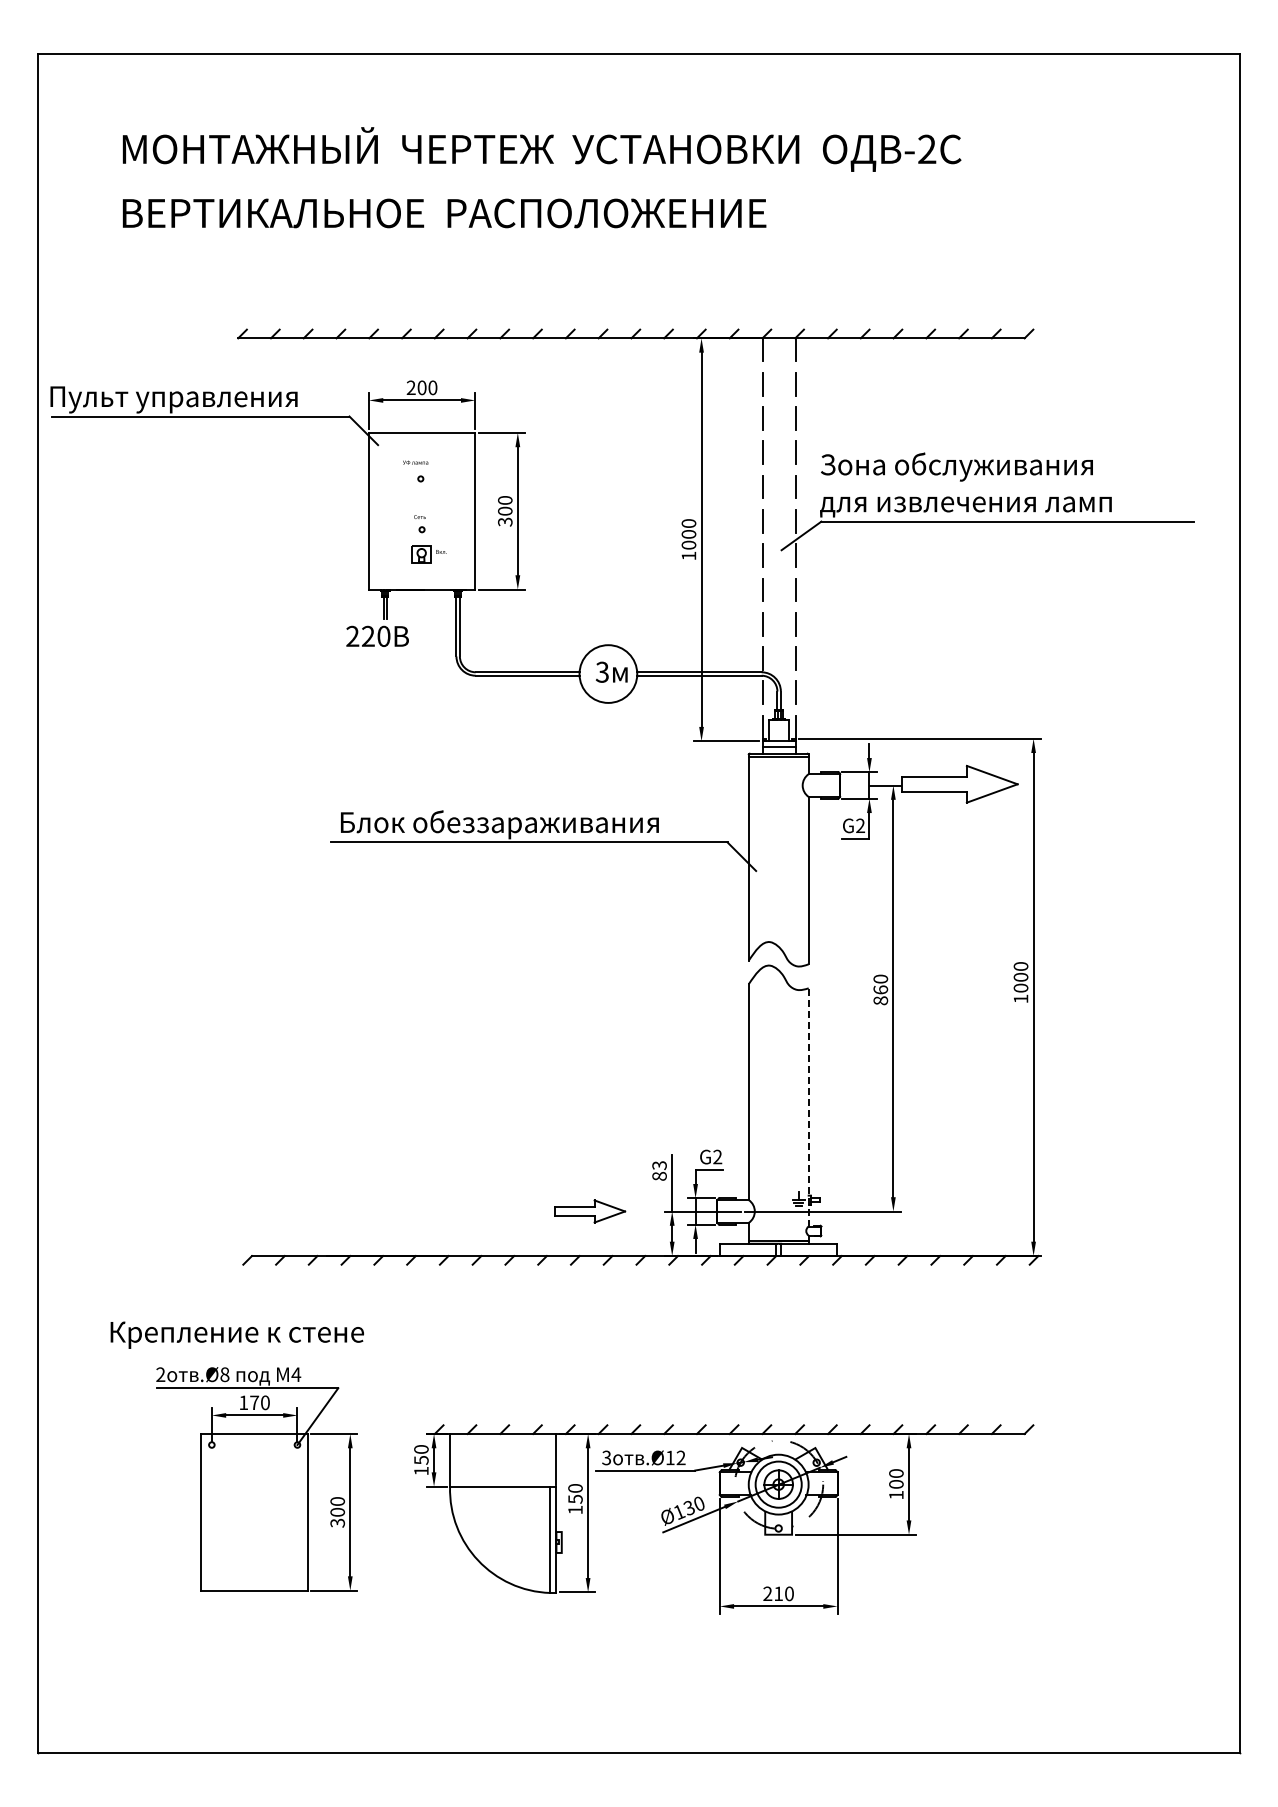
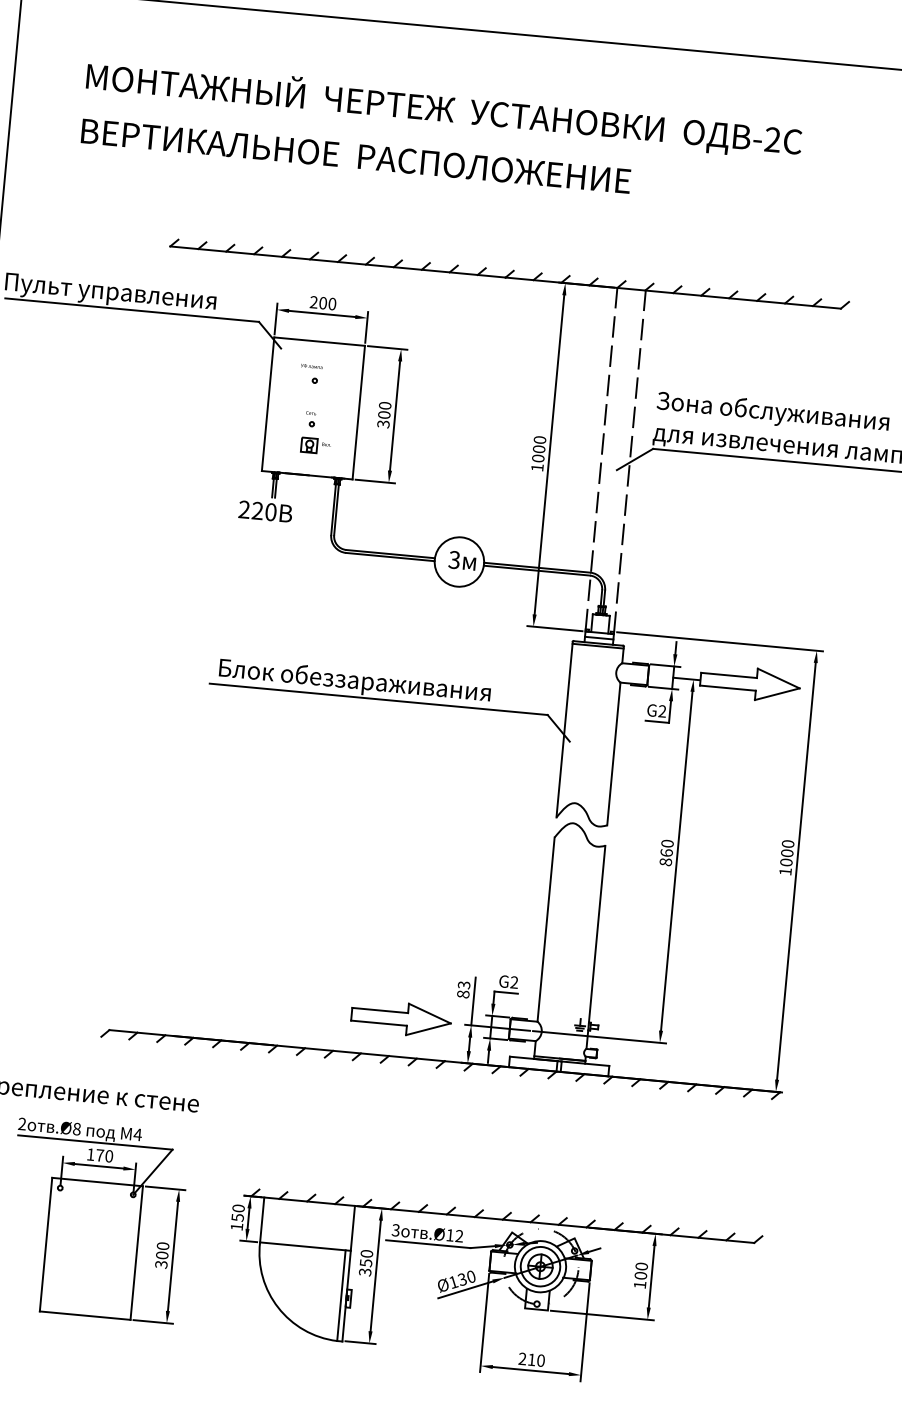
line: (808, 1106) -> (595, 946), dashed -> solid
part: (590, 1211) -> (401, 1018), size x1.67
text: (575, 1509) -> (365, 1271), 150 -> 350

